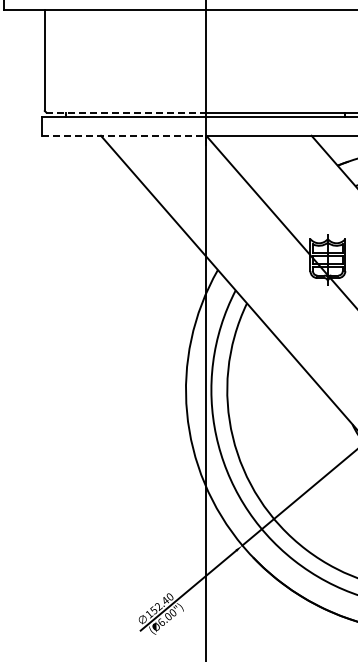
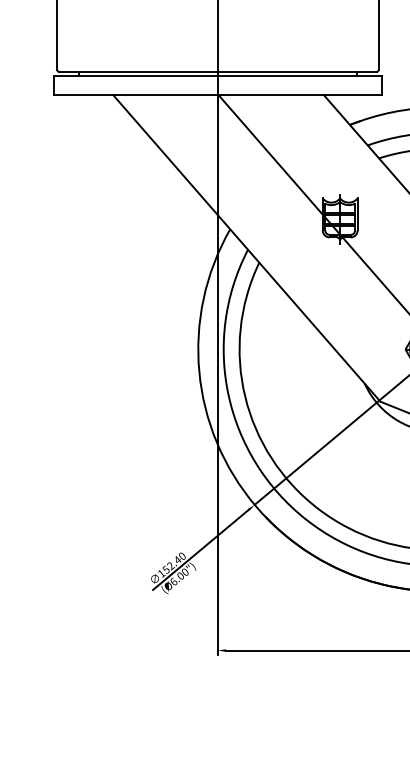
line: (126, 112) -> (138, 71), dashed -> solid
line: (124, 136) -> (136, 95), dashed -> solid

